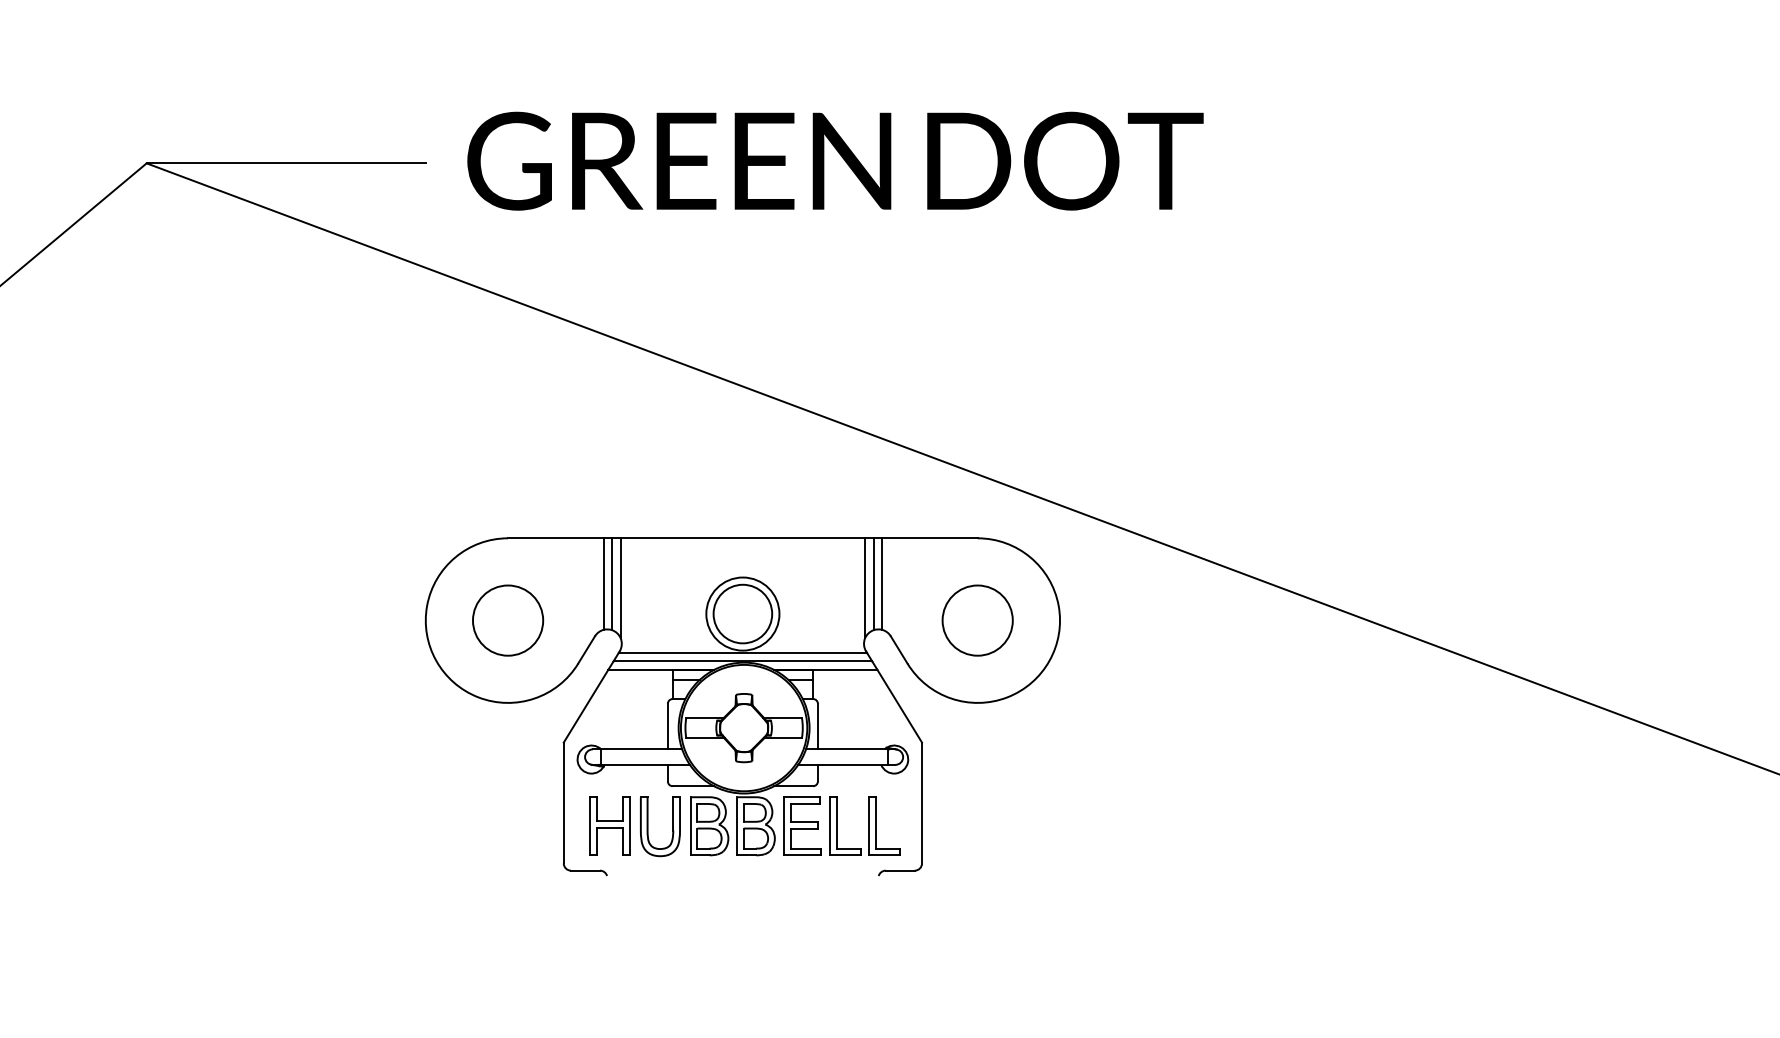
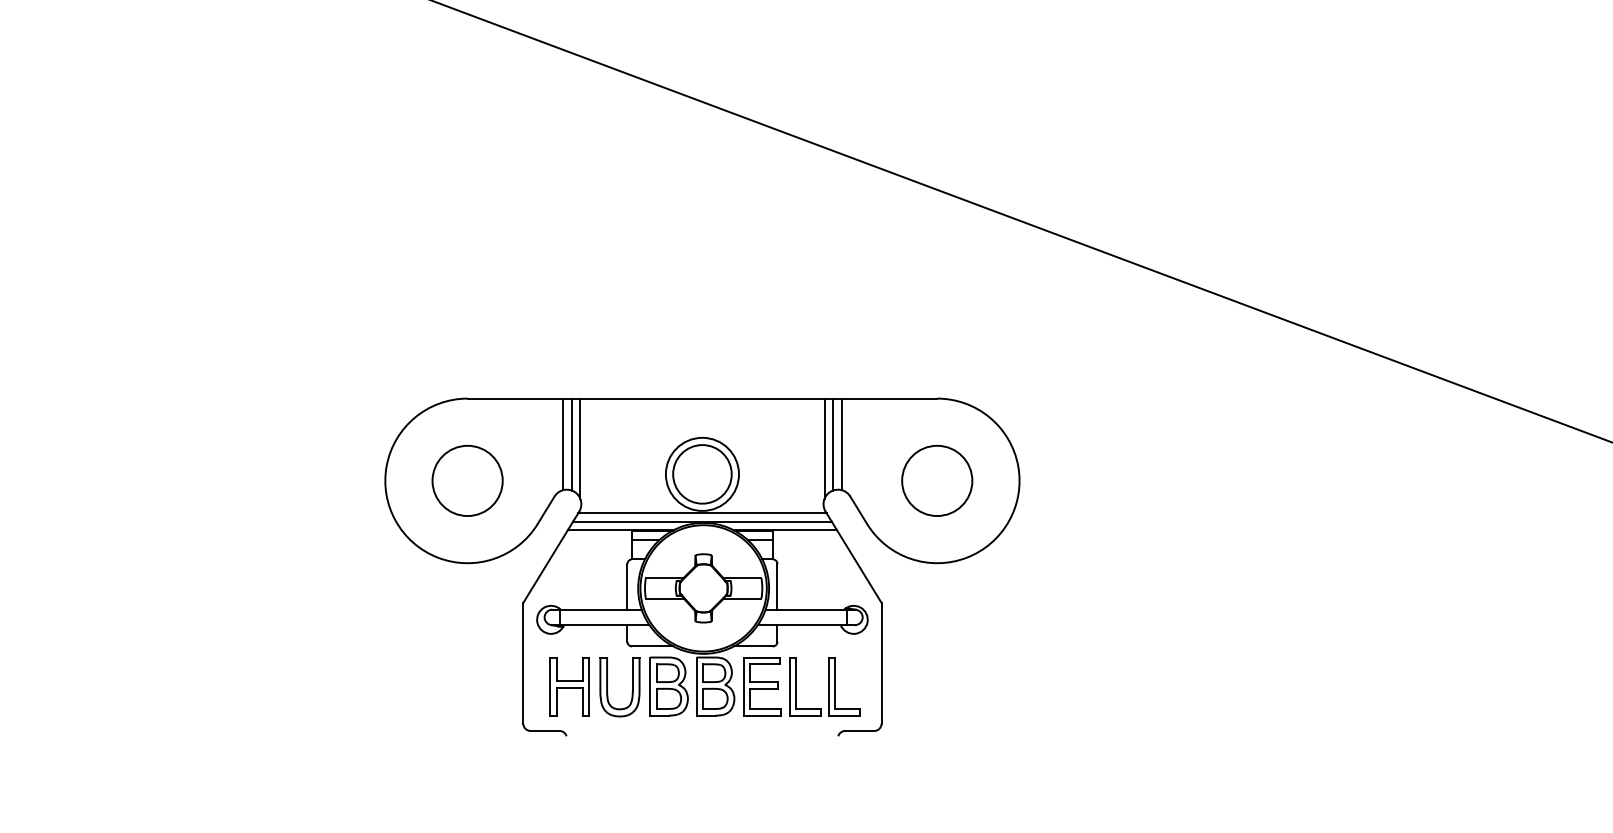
part: (742, 706) -> (702, 566), moved

